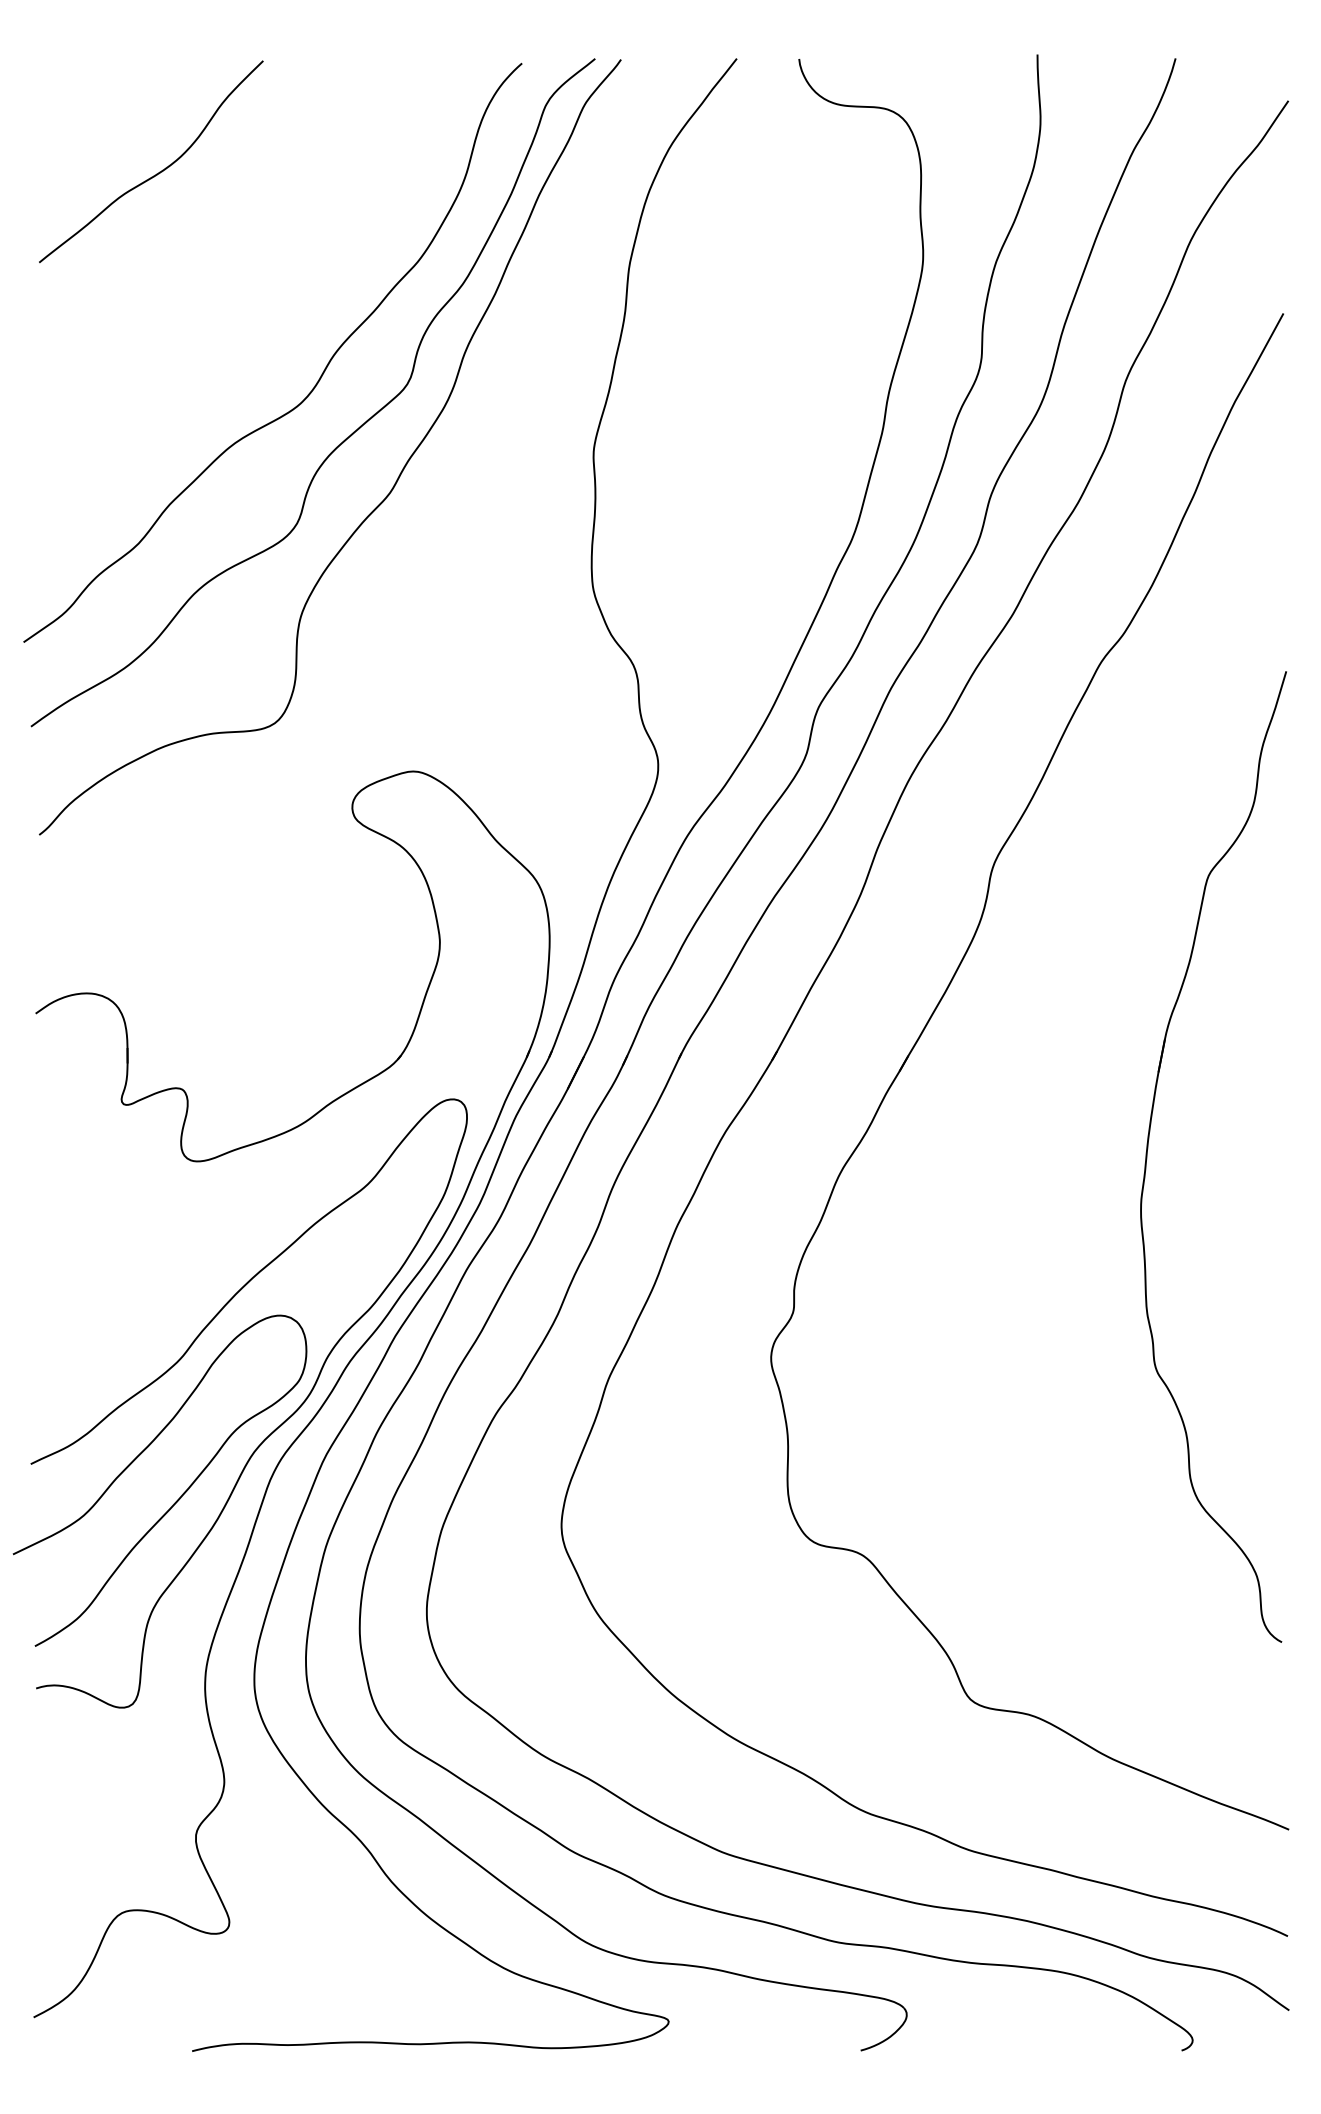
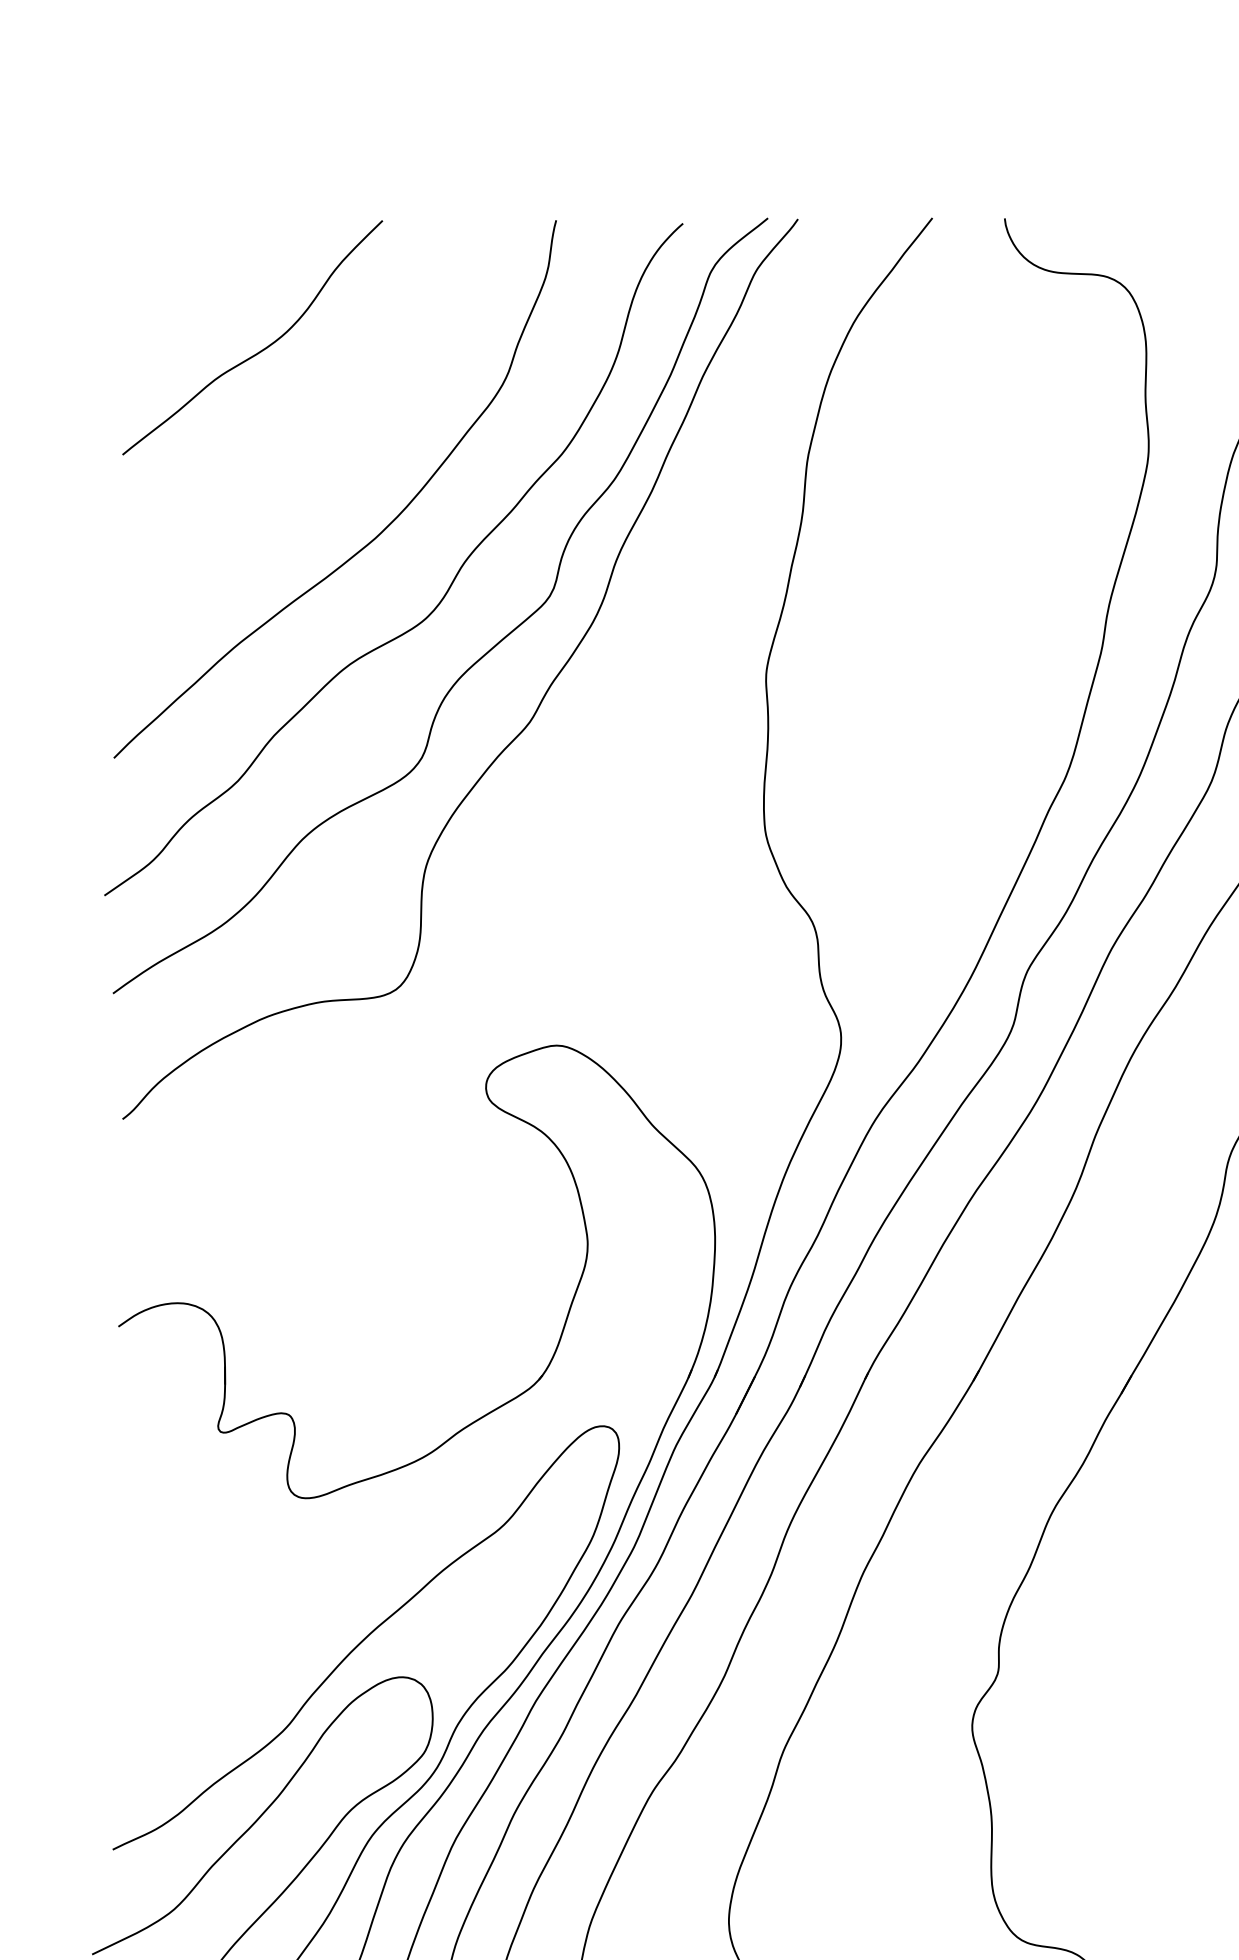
curve: (260, 329) -> (379, 532), added

